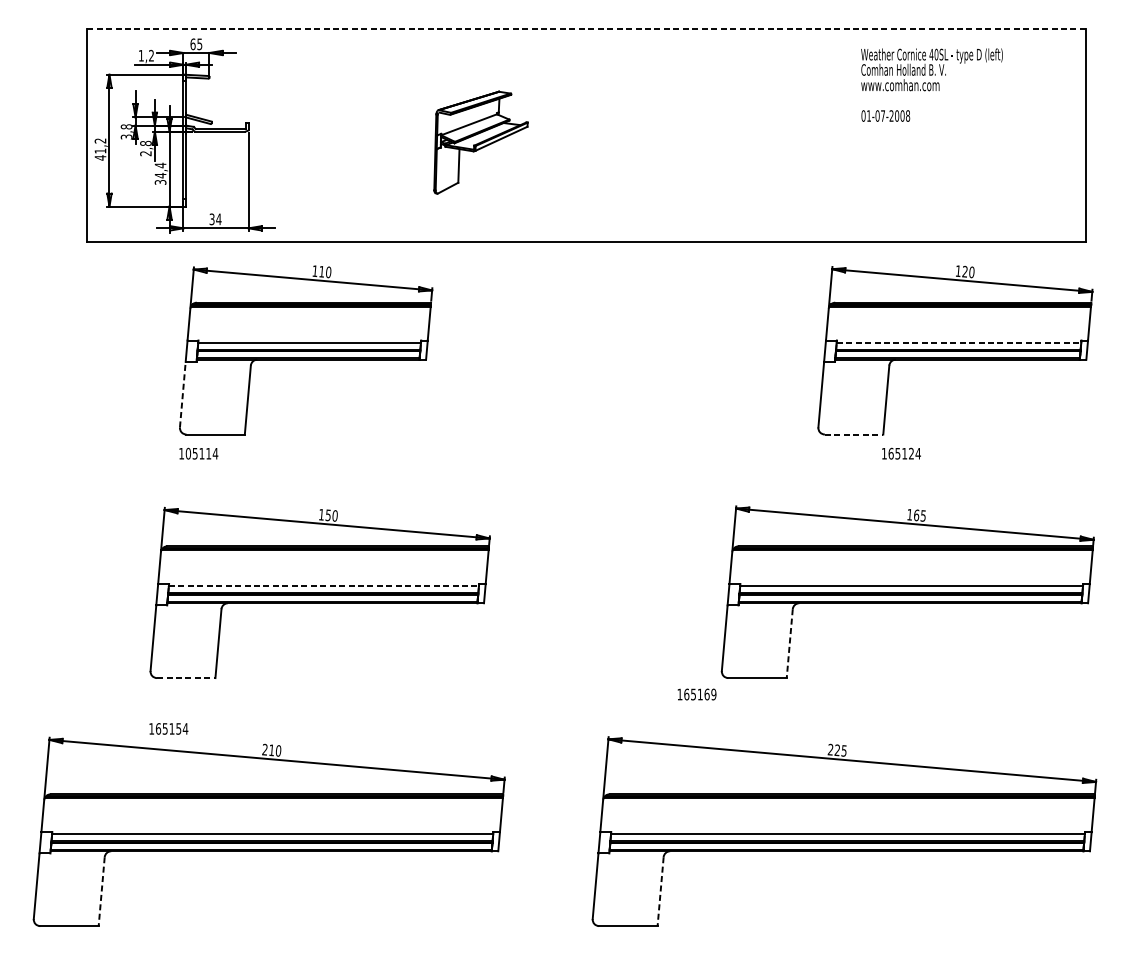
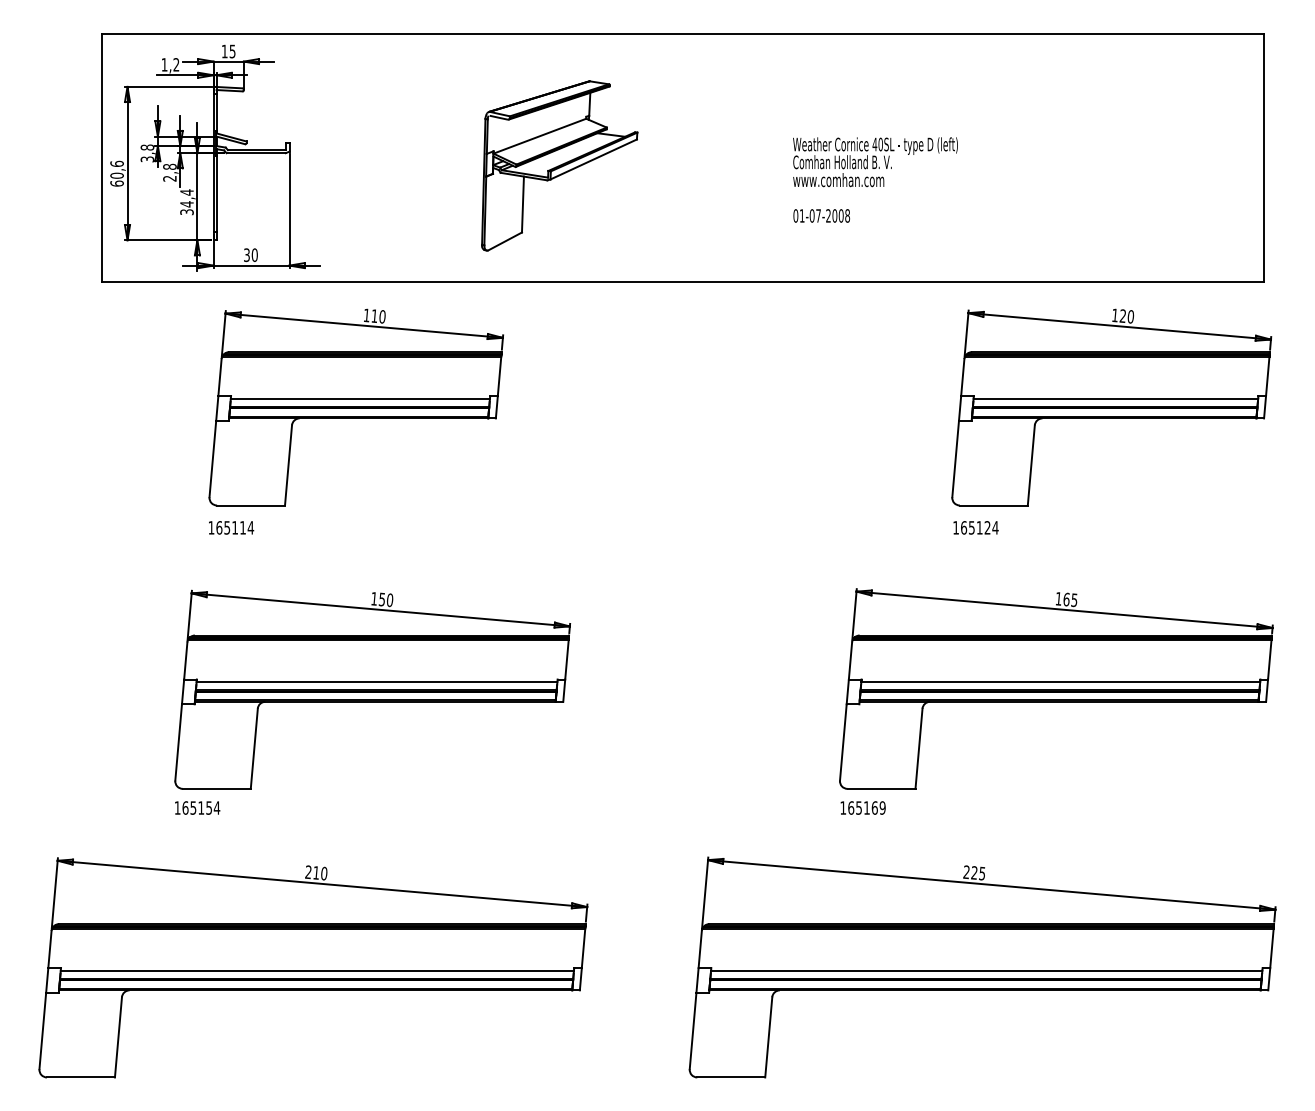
line: (586, 28) -> (682, 33), dashed -> solid
text: (192, 44) -> (224, 51), 65 -> 15
text: (932, 84) -> (875, 179), moved
part: (480, 142) -> (559, 165), size x1.43
text: (100, 149) -> (116, 173), 41,2 -> 60,6
text: (218, 218) -> (254, 254), 34 -> 30
line: (959, 342) -> (1116, 398), dashed -> solid
line: (182, 394) -> (212, 458), dashed -> solid
line: (853, 434) -> (993, 505), dashed -> solid
text: (188, 453) -> (219, 527), 105114 -> 165114
text: (901, 453) -> (975, 527), moved
line: (324, 586) -> (377, 682), dashed -> solid
line: (789, 644) -> (918, 749), dashed -> solid
line: (185, 677) -> (216, 788), dashed -> solid
text: (696, 694) -> (862, 807), moved
text: (168, 728) -> (197, 807), moved
line: (101, 891) -> (118, 1037), dashed -> solid
line: (660, 891) -> (768, 1037), dashed -> solid

